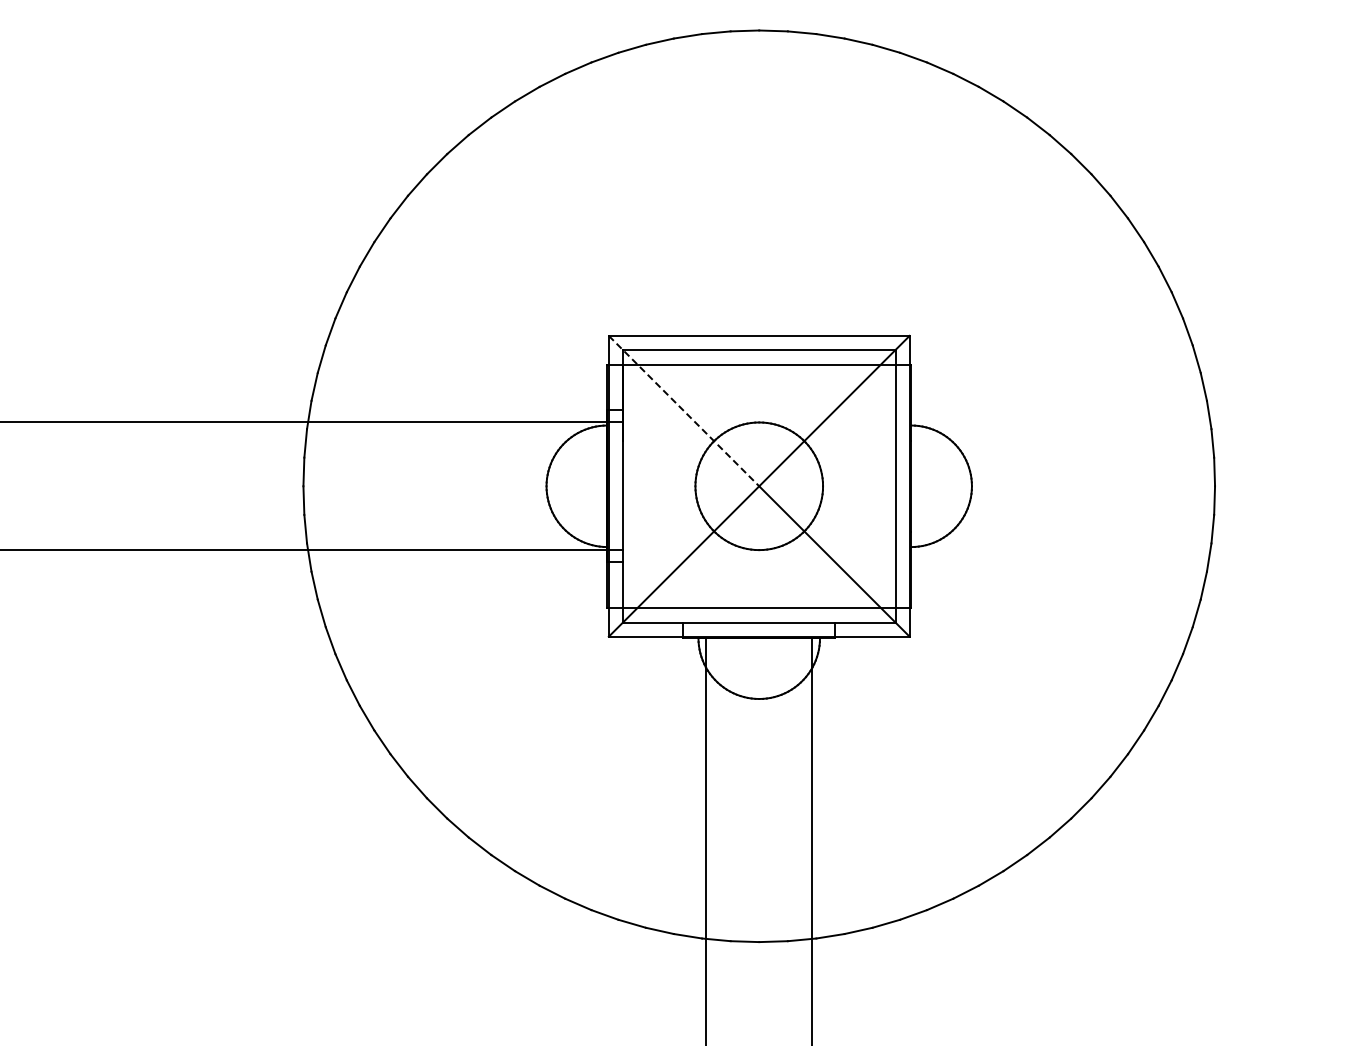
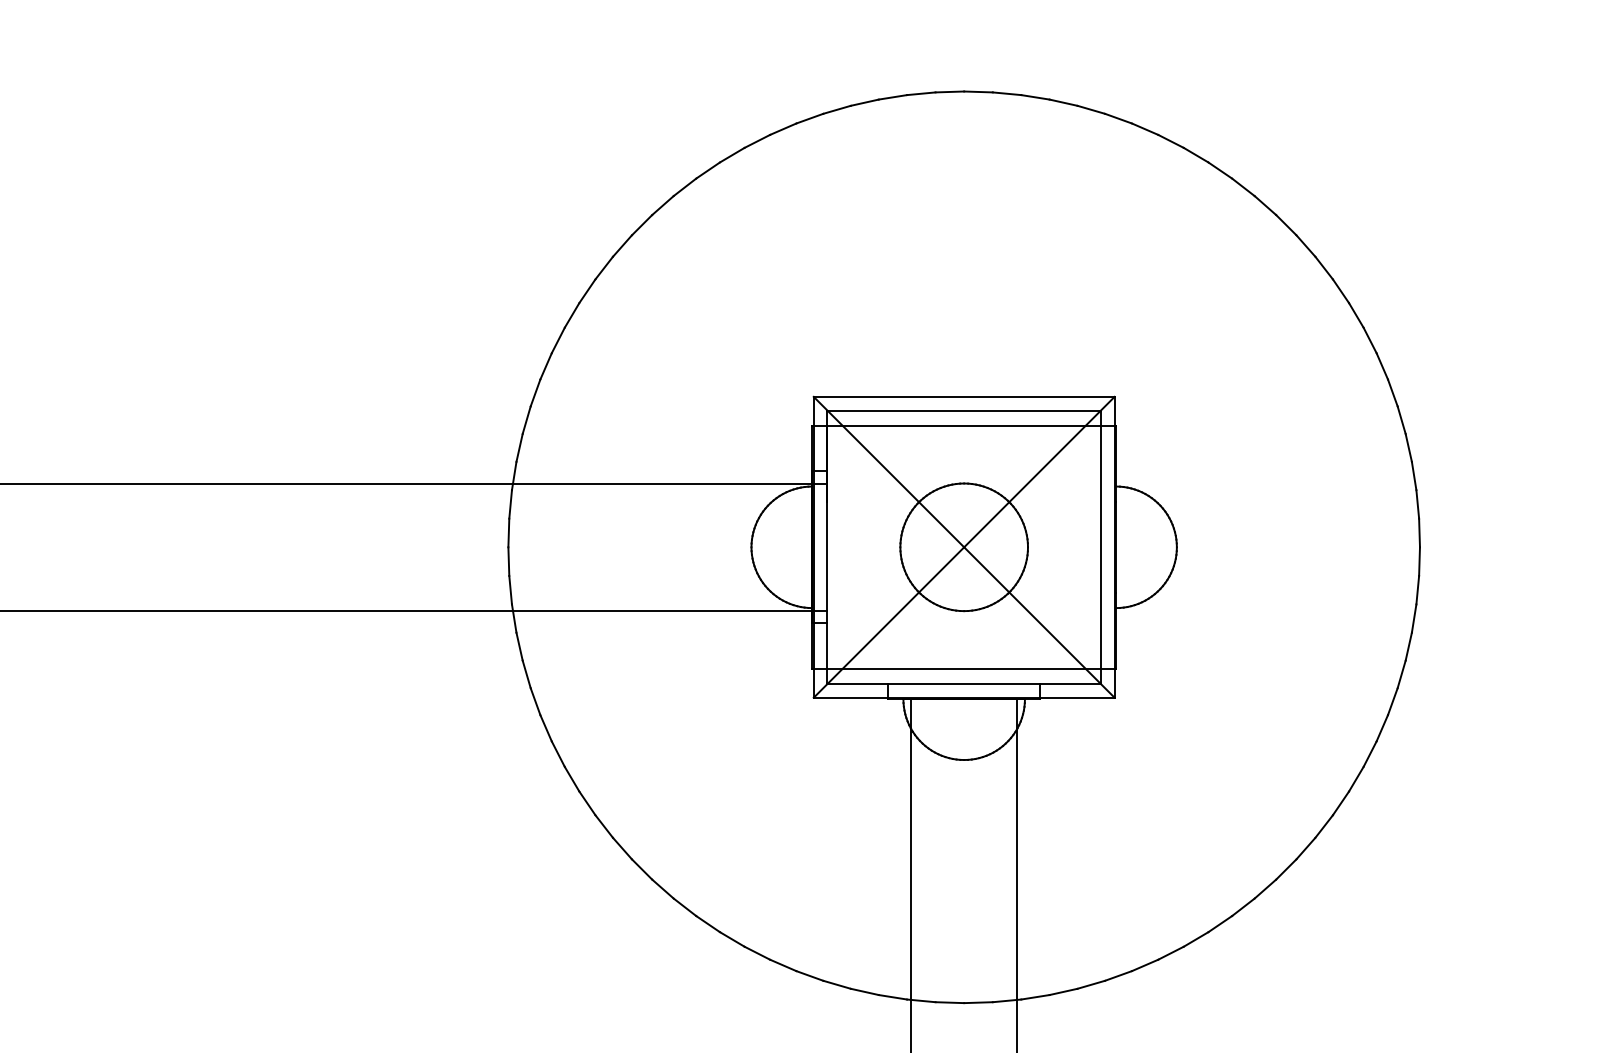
line: (684, 411) -> (889, 472), dashed -> solid

